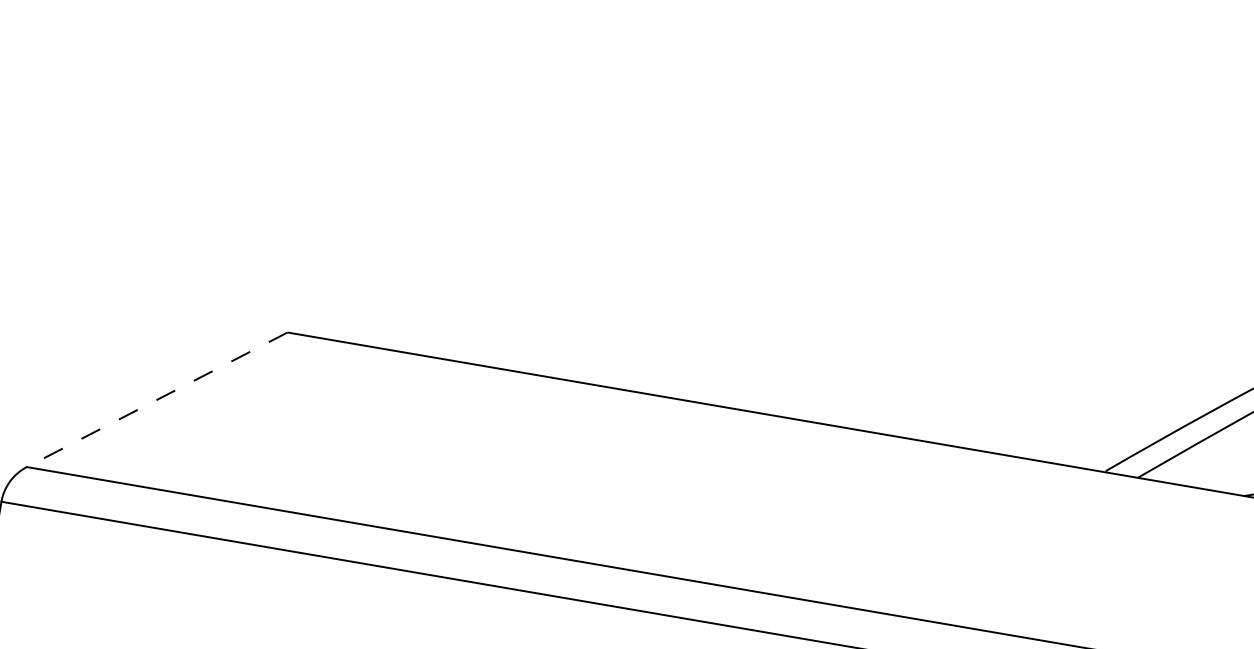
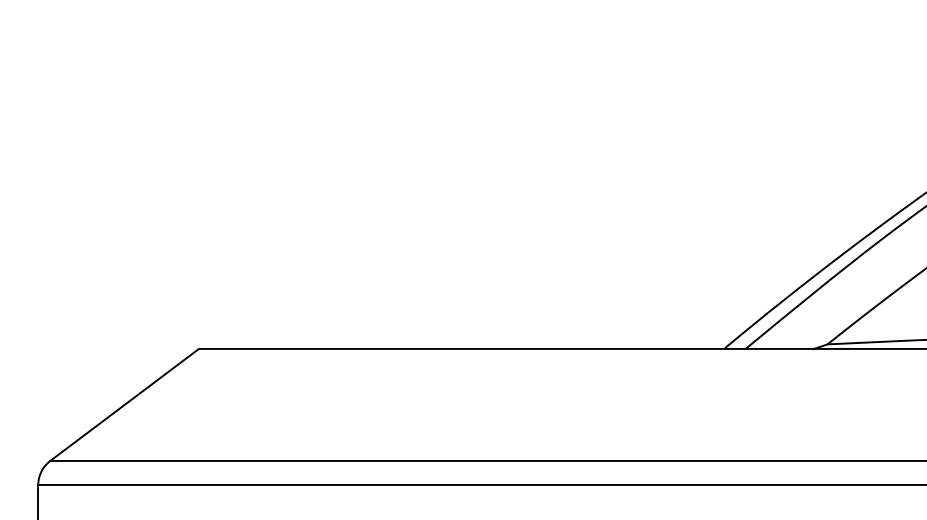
line: (157, 399) -> (124, 404), dashed -> solid

